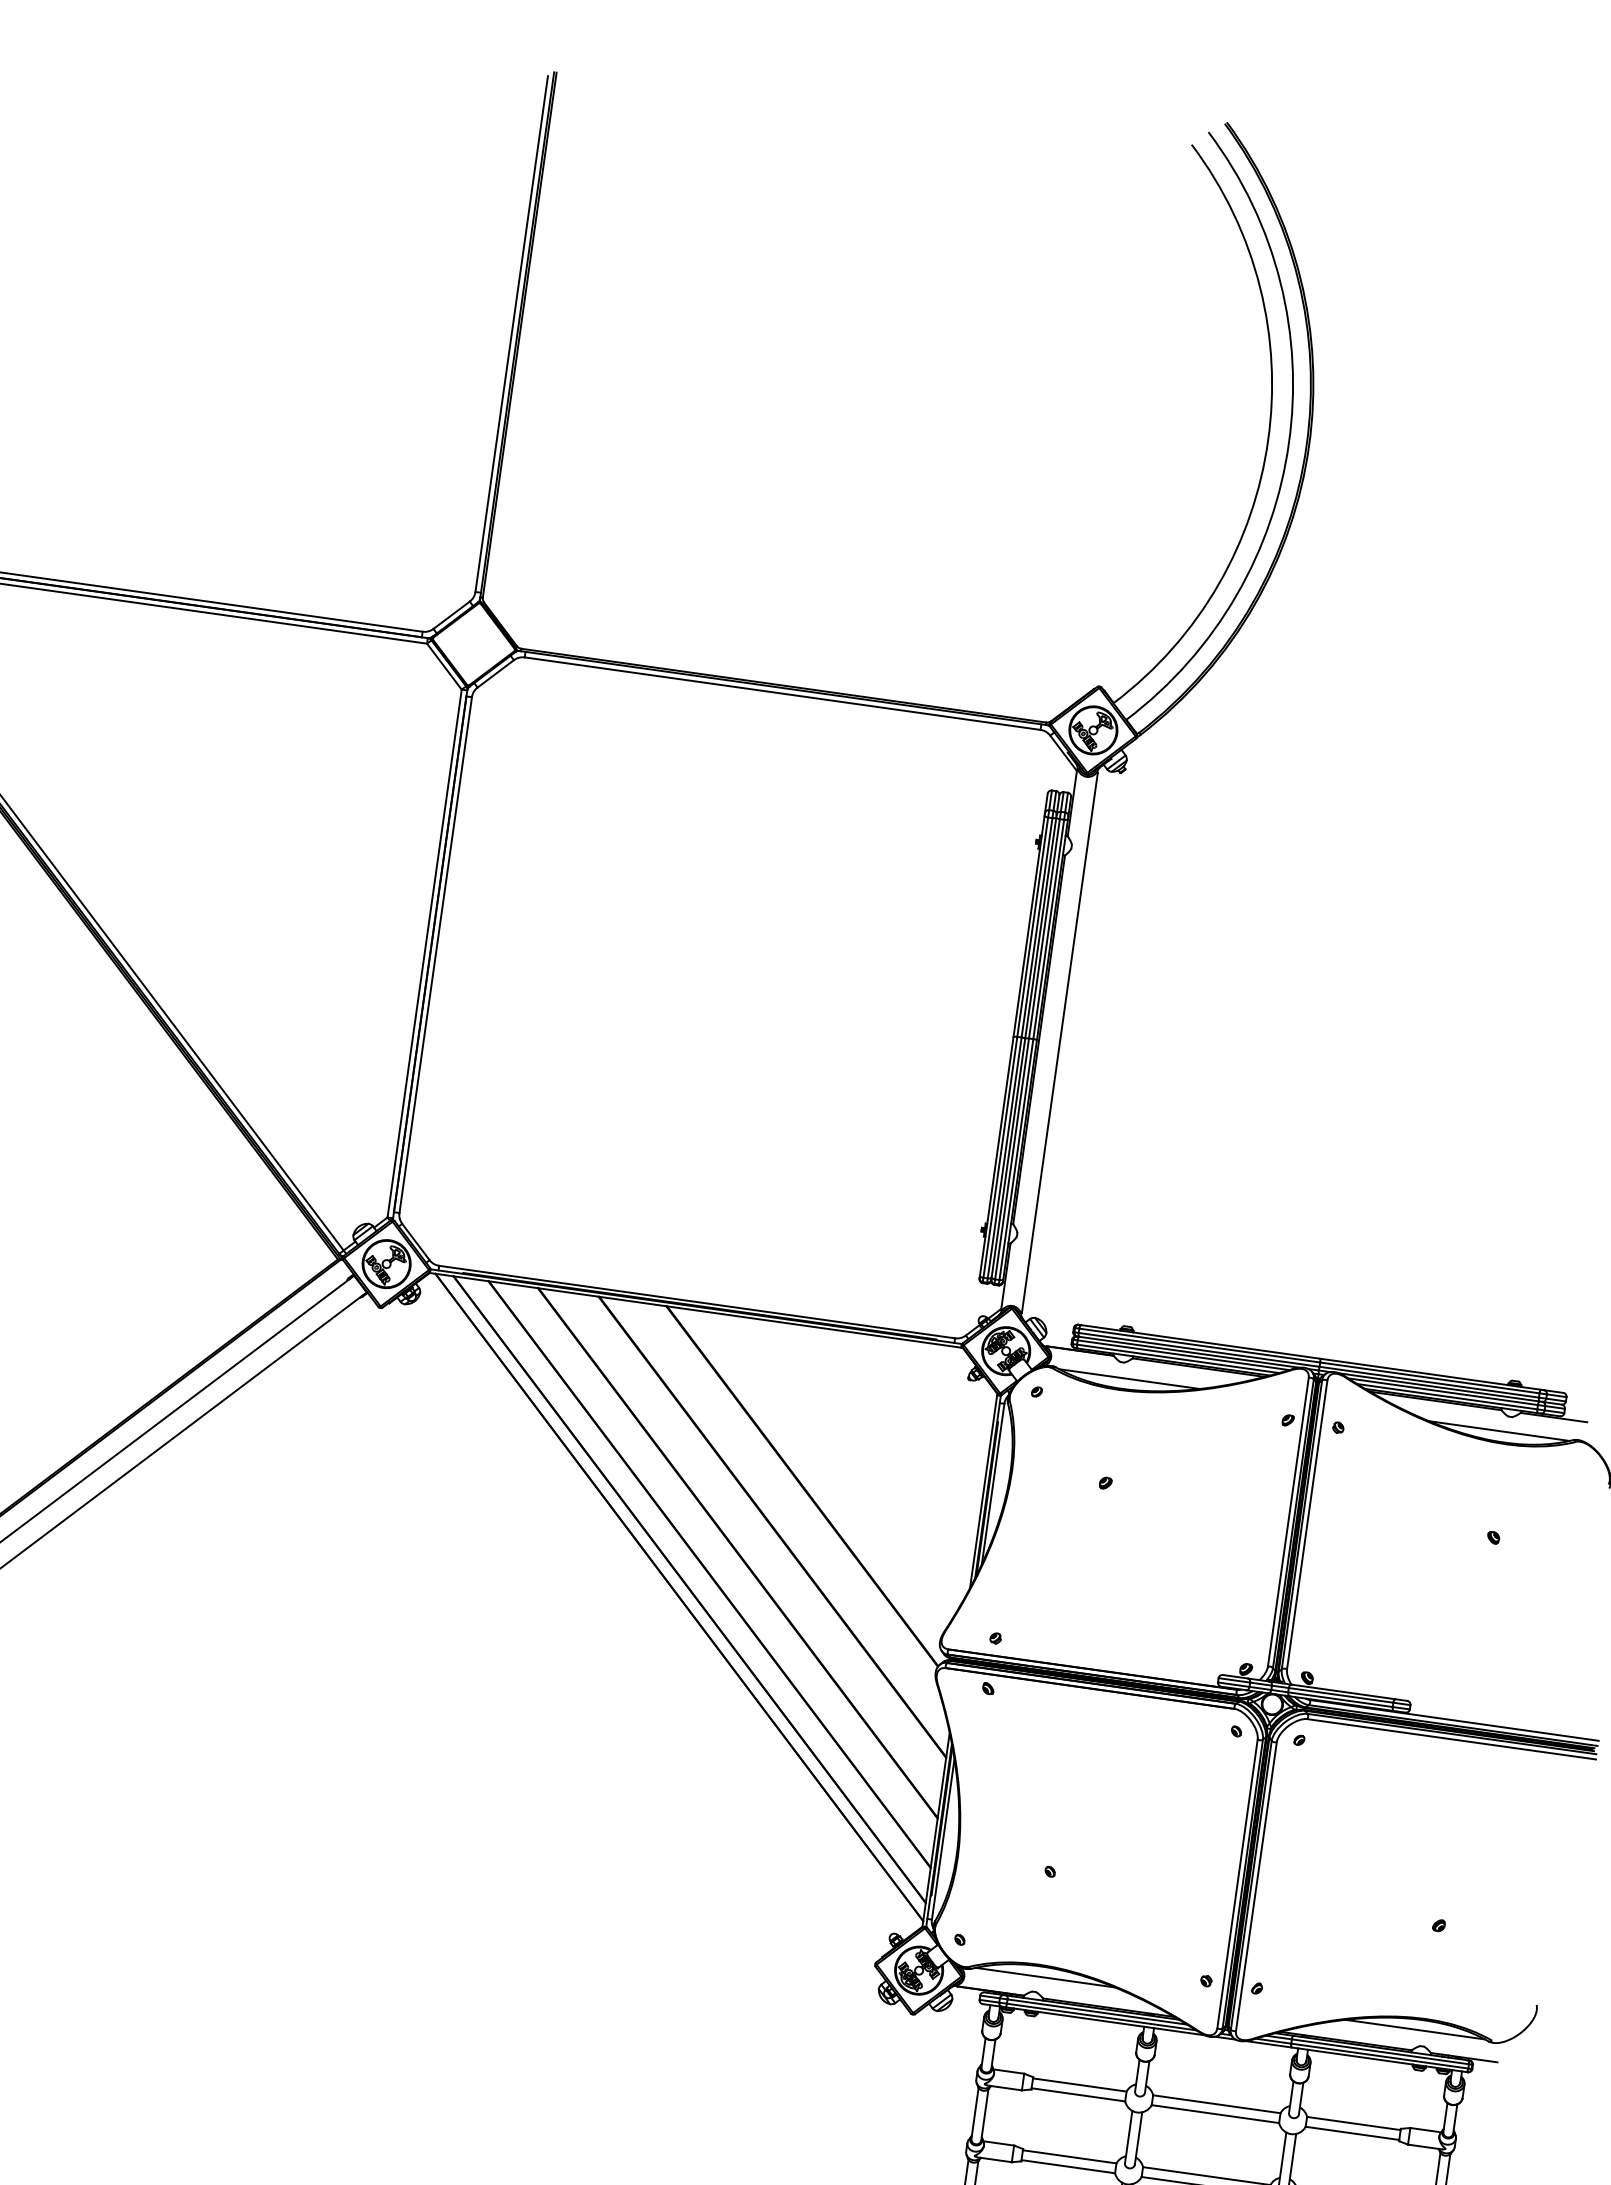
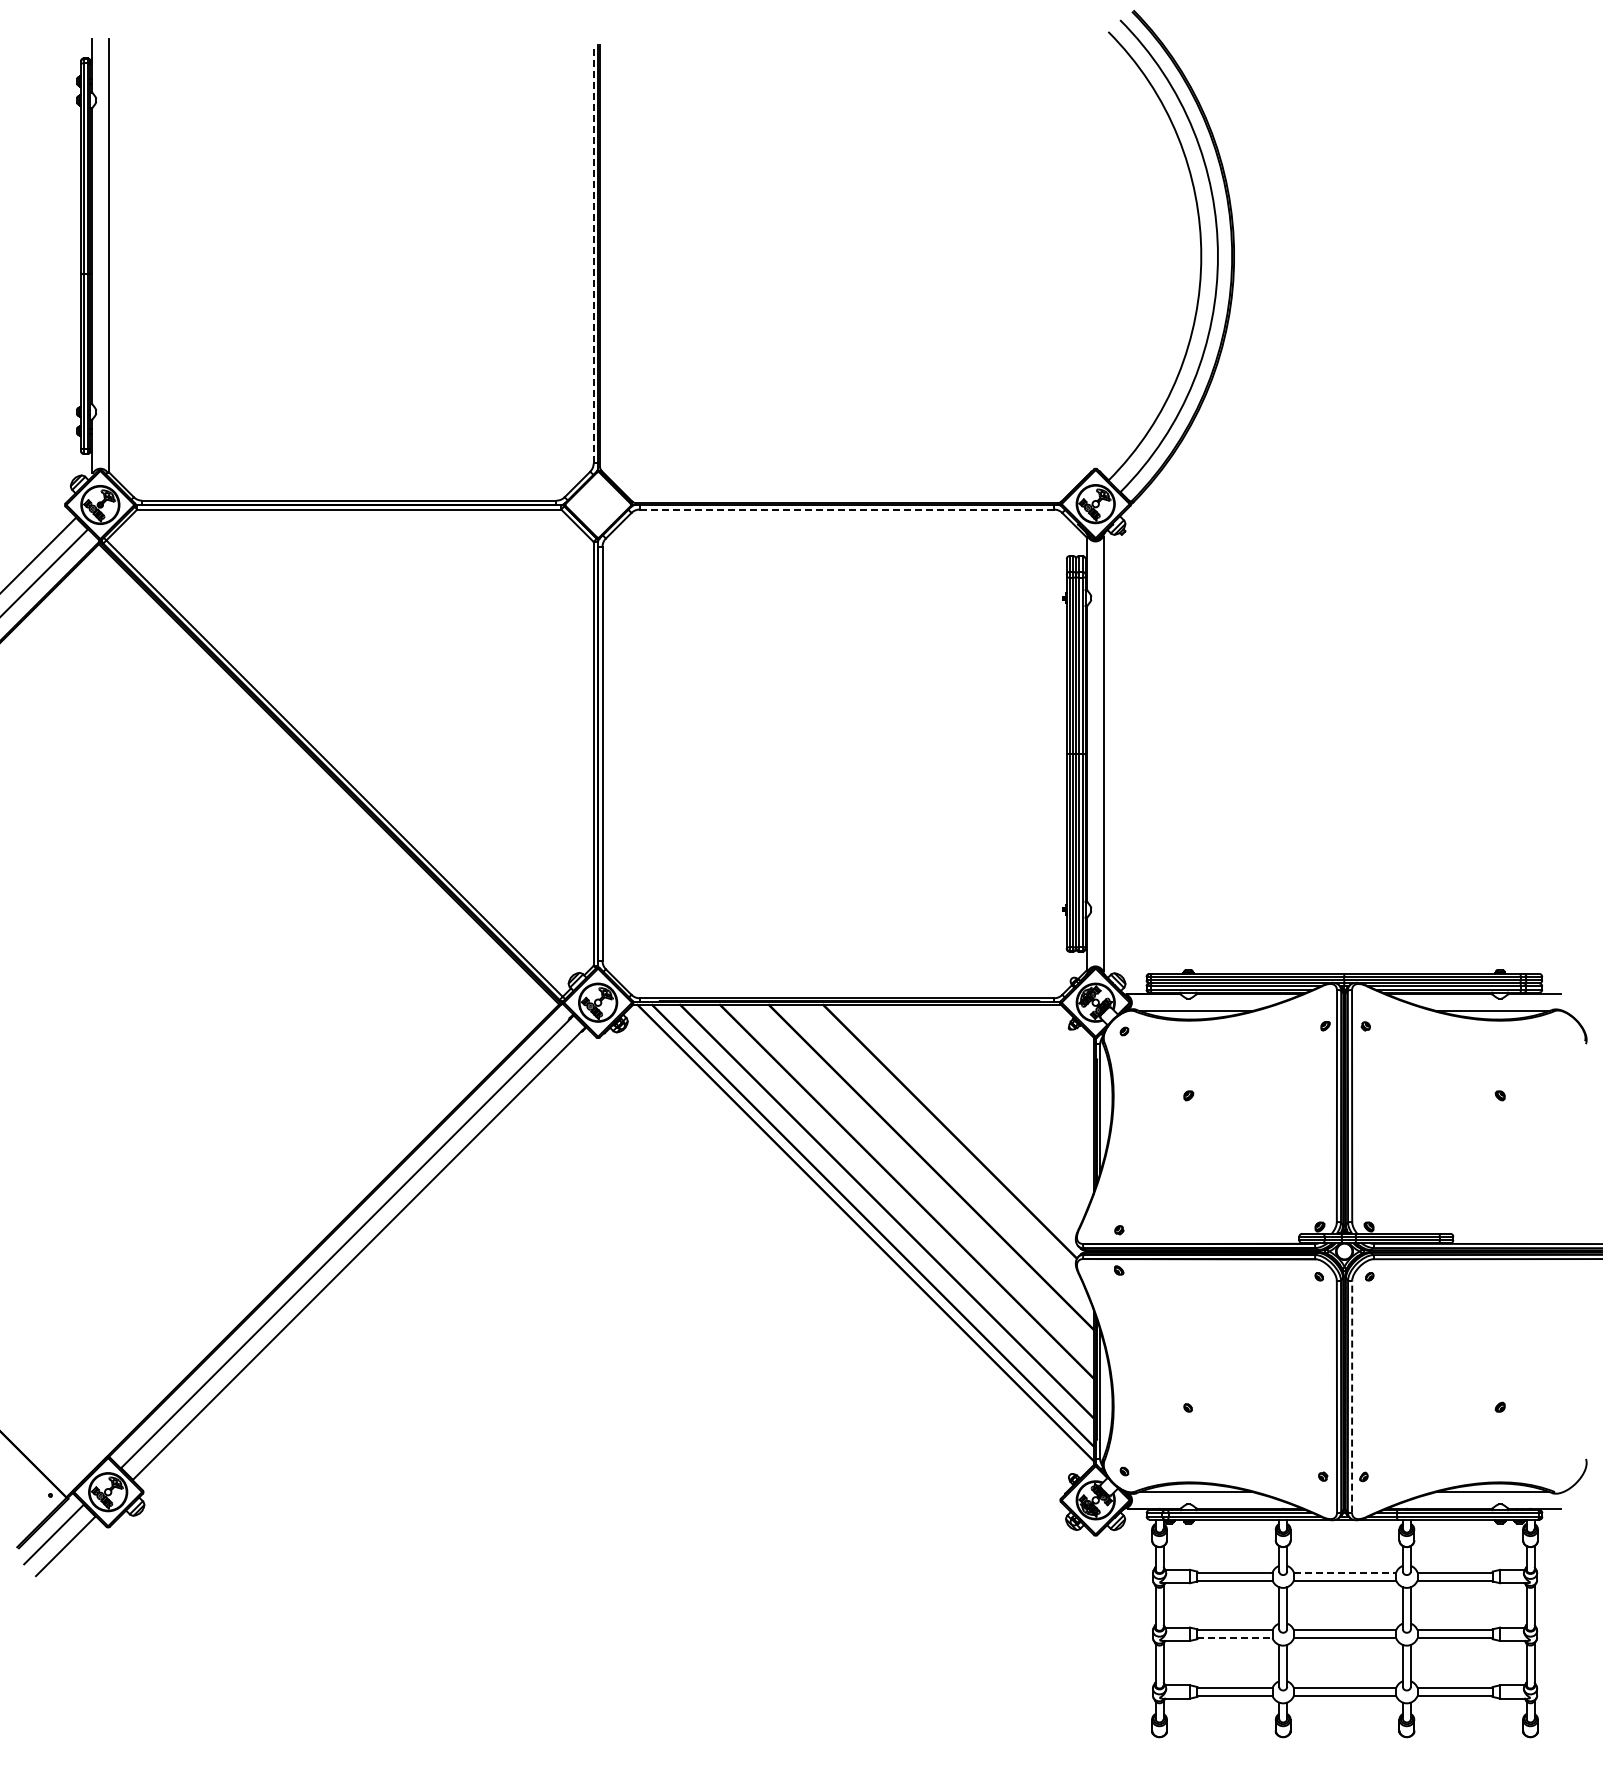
line: (511, 334) -> (593, 256), solid -> dashed
line: (783, 693) -> (847, 509), solid -> dashed
line: (1256, 1886) -> (1352, 1396), solid -> dashed
line: (1217, 2104) -> (1345, 1572), solid -> dashed
line: (1067, 2166) -> (1234, 1638), solid -> dashed

